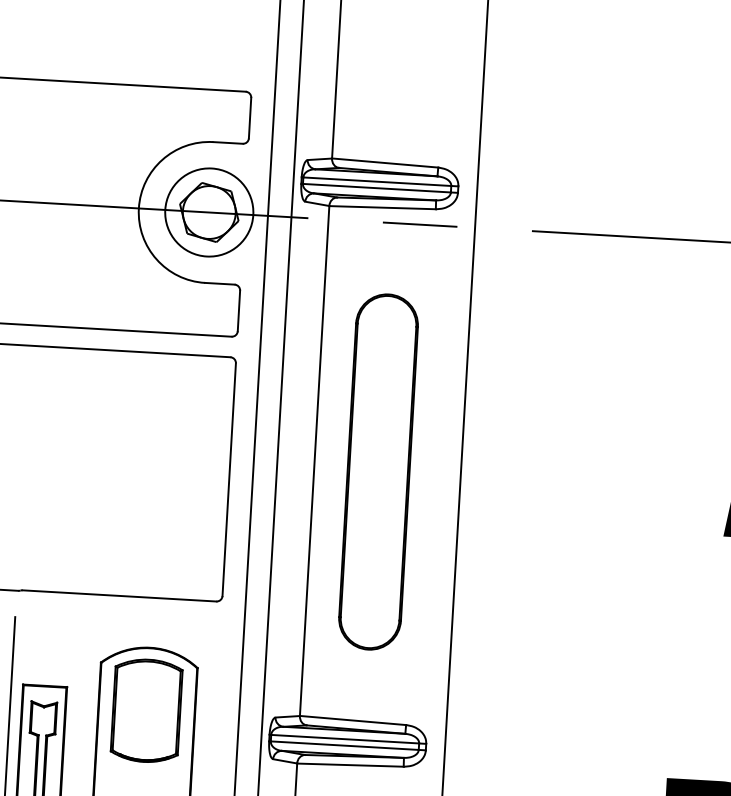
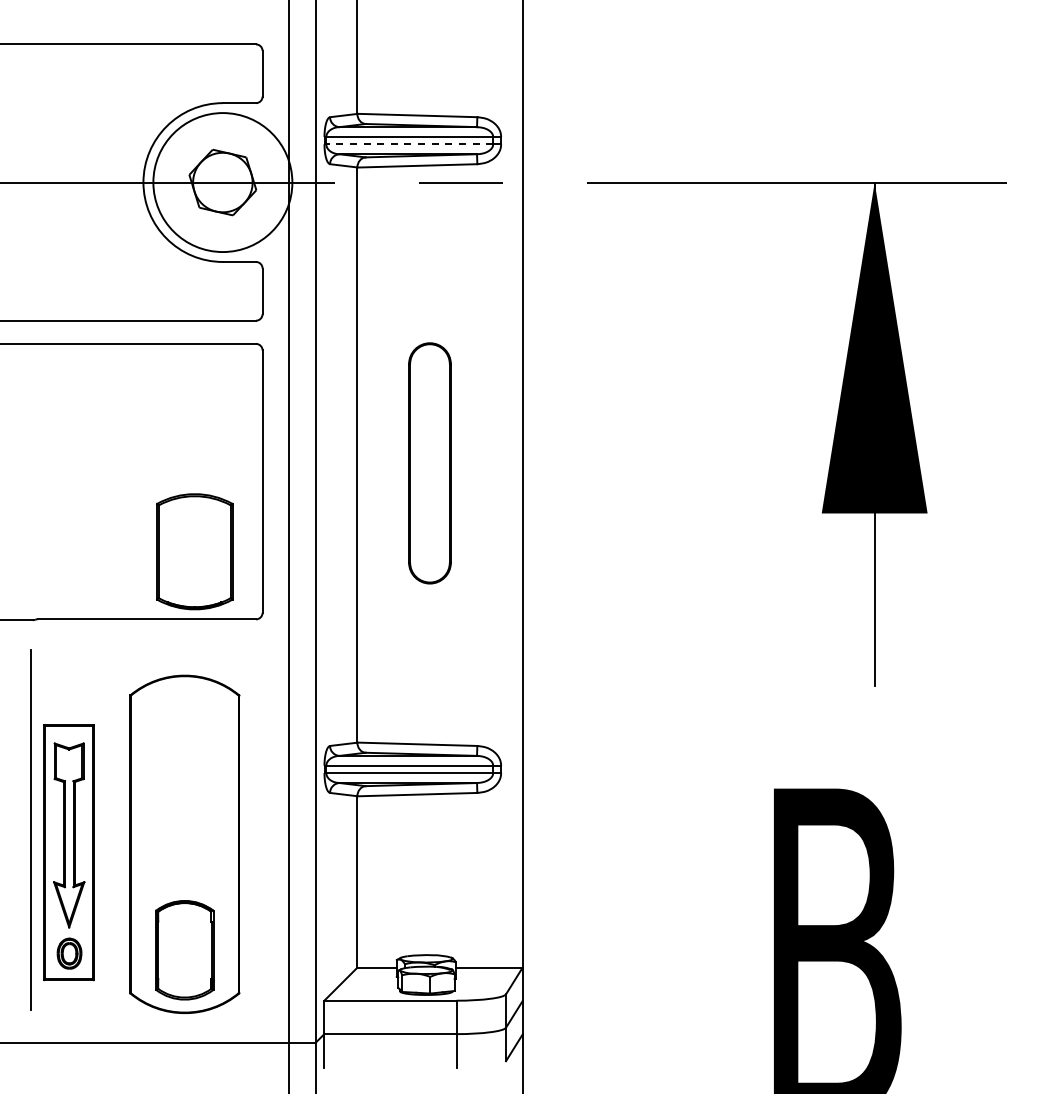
line: (376, 188) -> (409, 144), solid -> dashed
circle: (208, 212) -> (222, 182), size x1.4
part: (378, 472) -> (429, 463), size x0.6
part: (146, 710) -> (194, 551), moved

